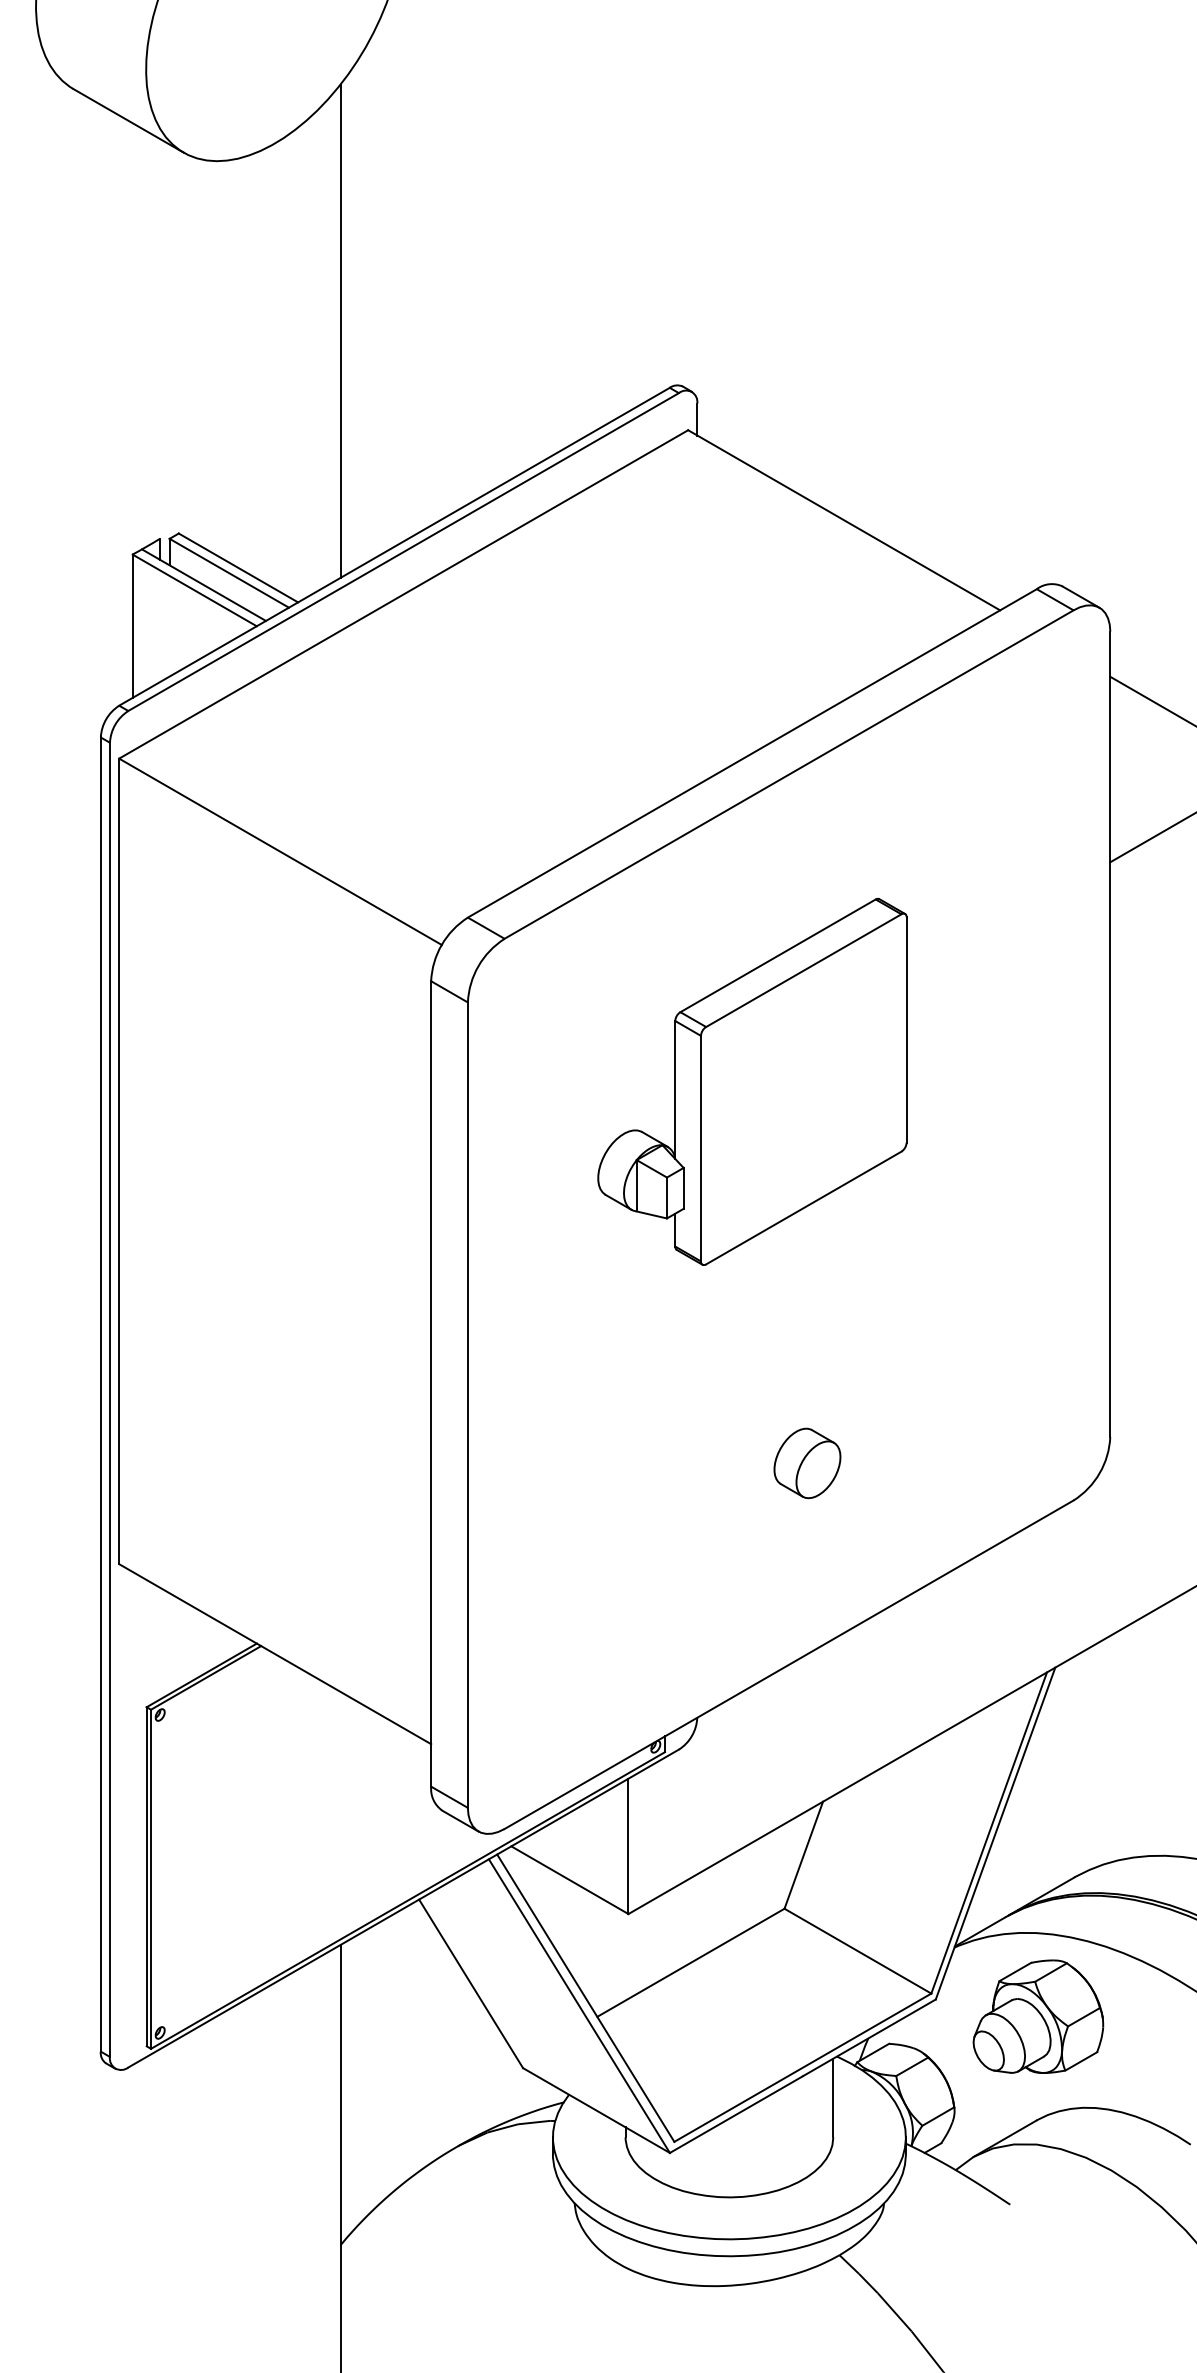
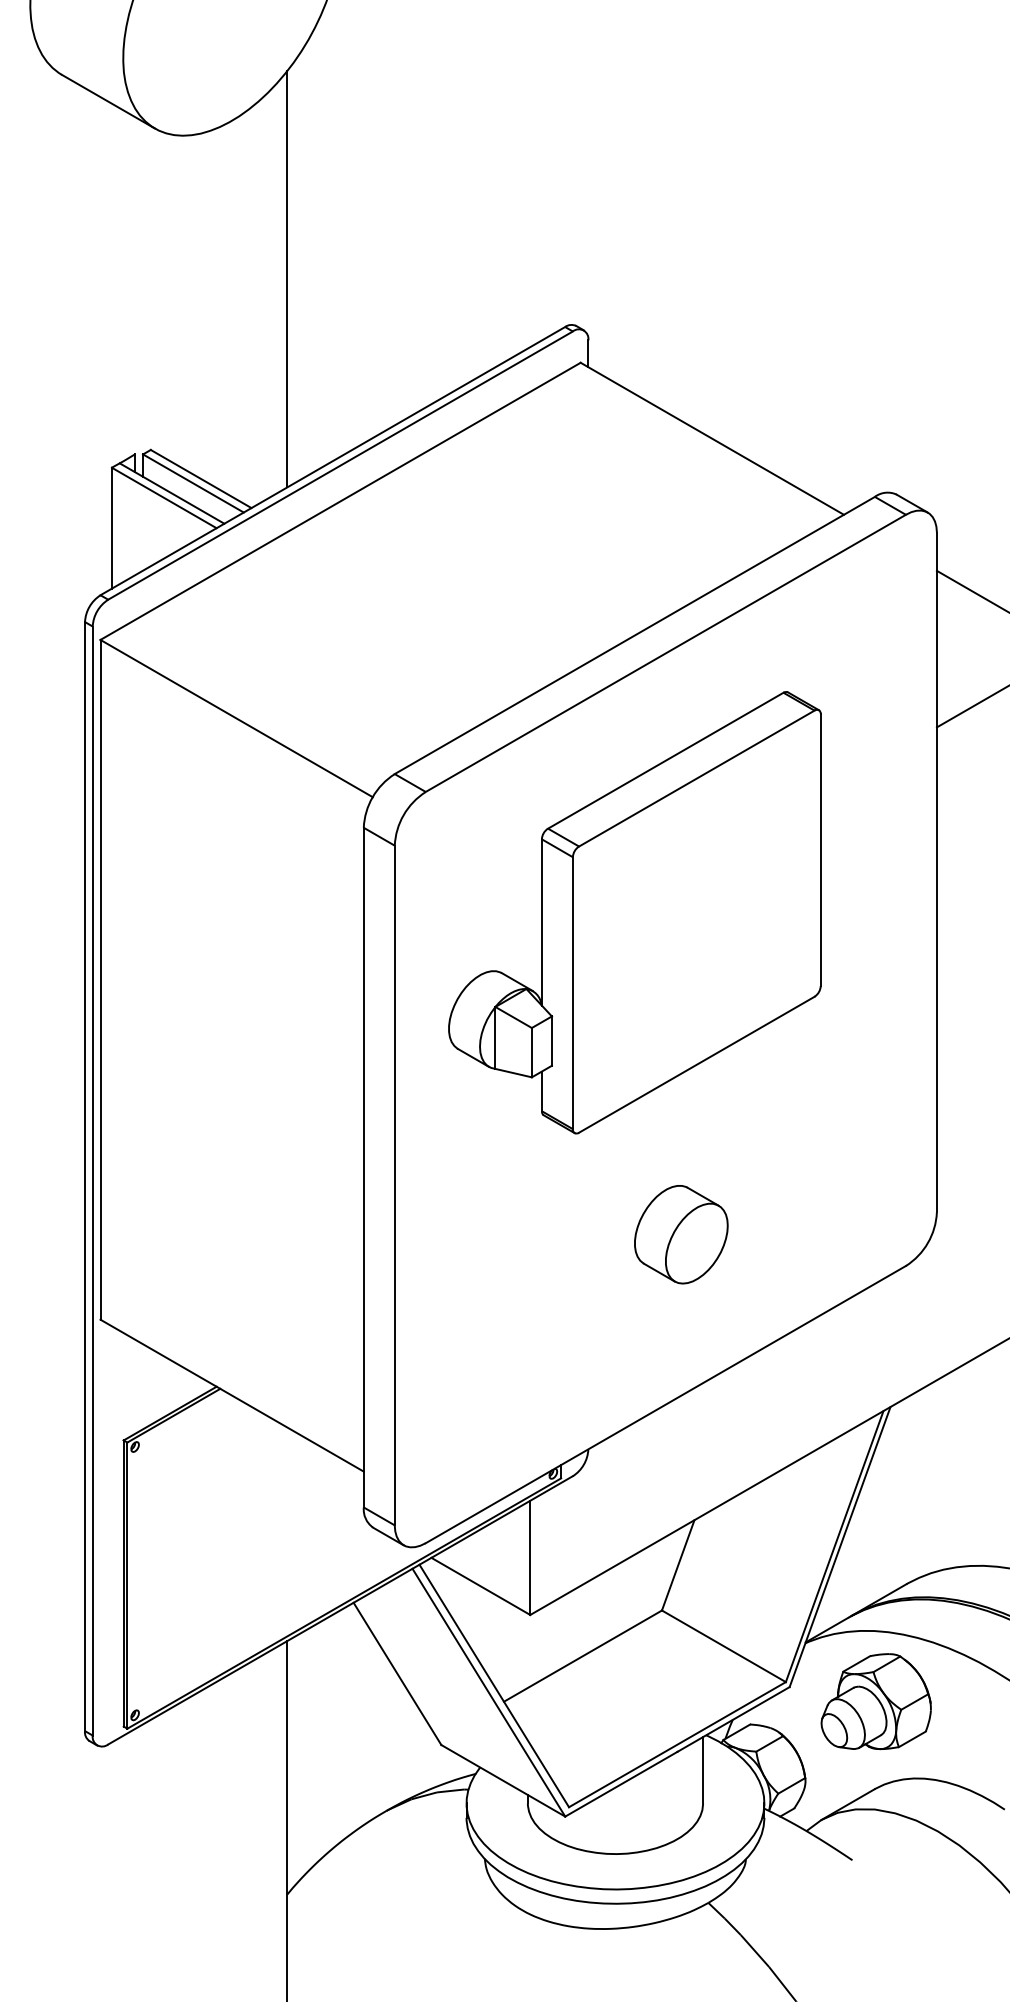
part: (752, 1081) -> (634, 912), size x1.43
part: (807, 1463) -> (681, 1234), size x1.67

